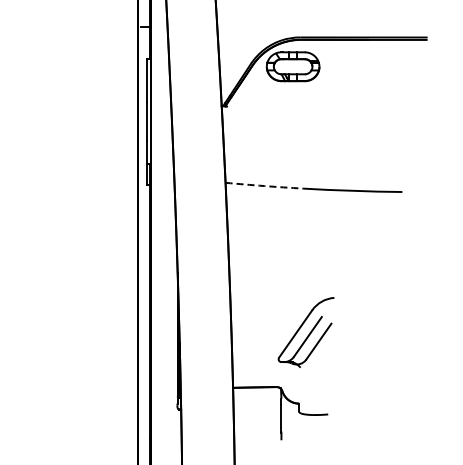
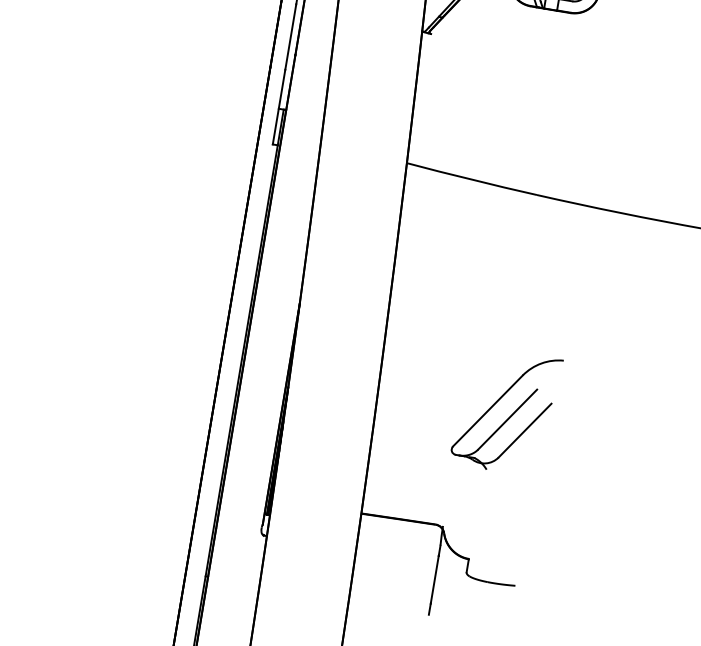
arc: (264, 186) -> (471, 180), dashed -> solid
part: (305, 332) -> (504, 411), moved

